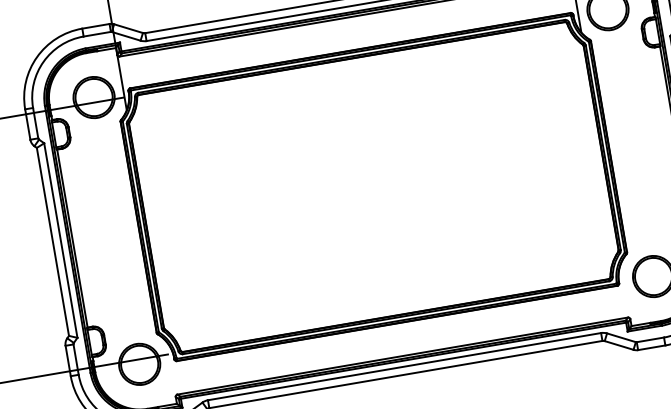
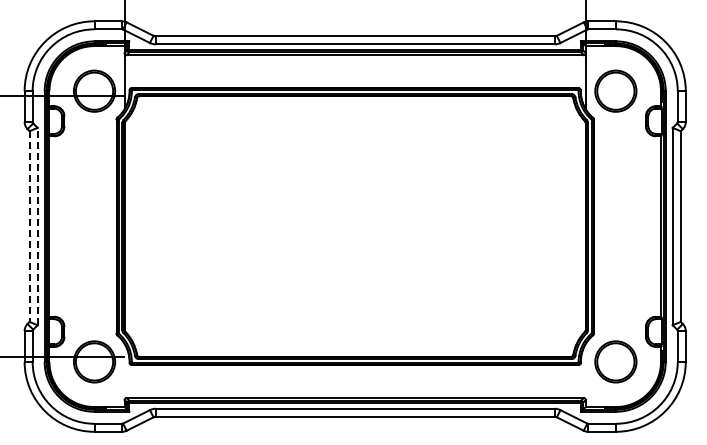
line: (60, 240) -> (37, 226), solid -> dashed
line: (52, 242) -> (29, 227), solid -> dashed

